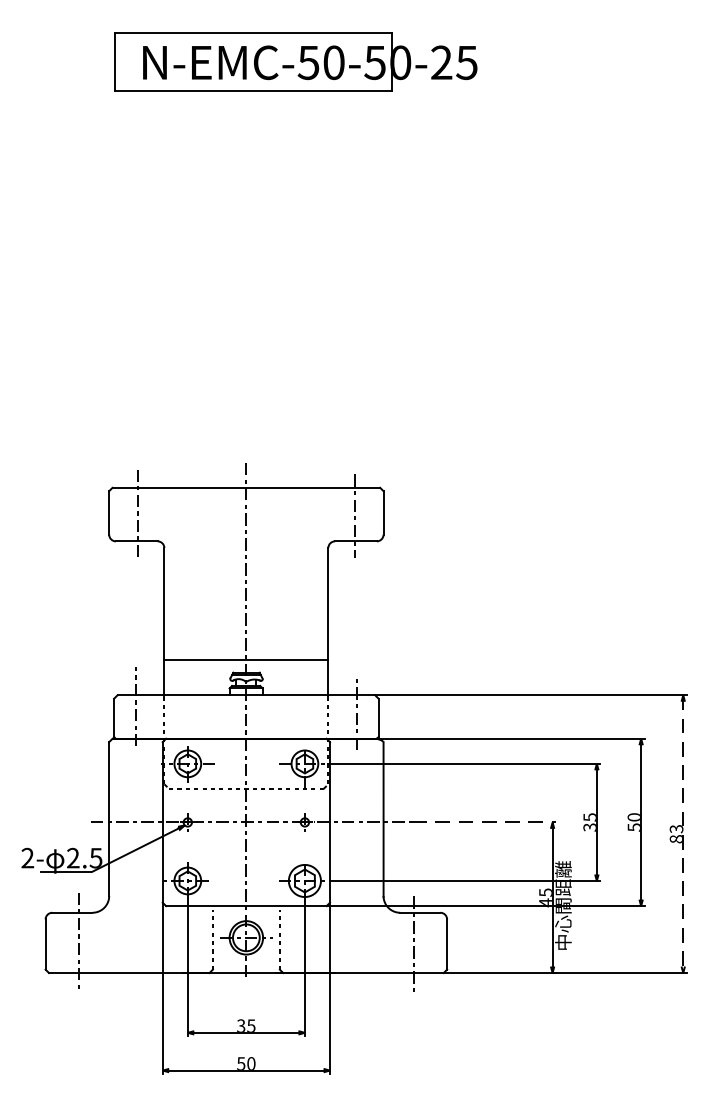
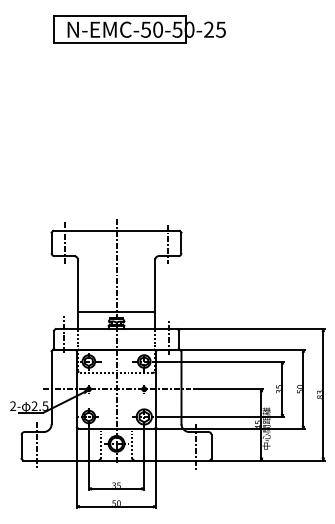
line: (485, 822) -> (229, 389), dashed -> solid
line: (683, 833) -> (323, 394), dashed -> solid

